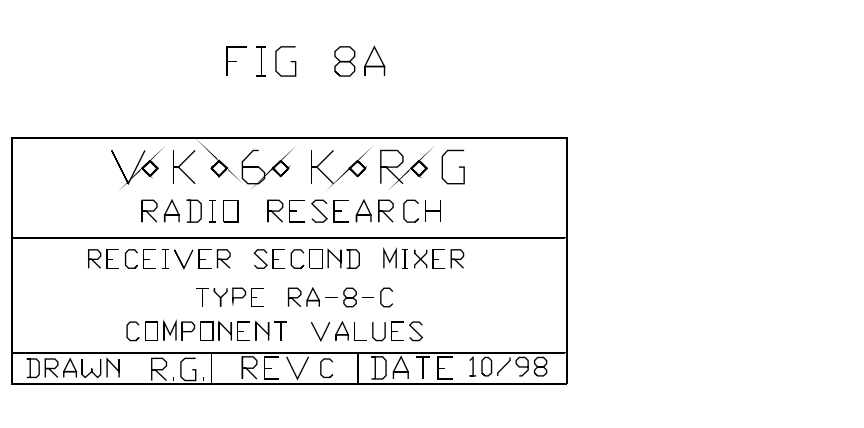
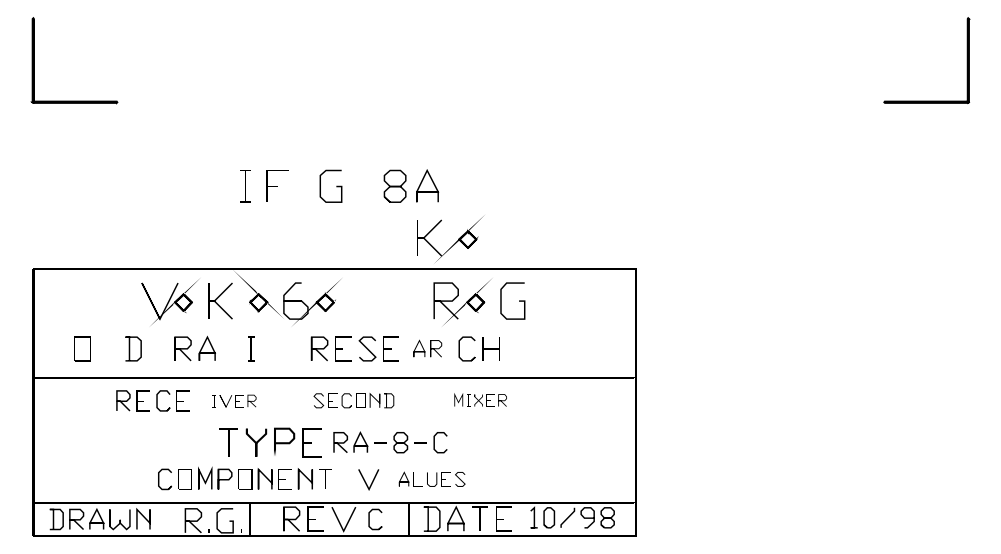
curve: (261, 61) -> (245, 186), moved
part: (341, 168) -> (450, 239), moved
curve: (191, 210) -> (130, 348), moved
curve: (223, 210) -> (74, 348), moved
part: (374, 210) -> (427, 348), size x0.7
part: (423, 257) -> (480, 399), size x0.6
part: (306, 258) -> (353, 400), size x0.7
part: (196, 259) -> (234, 401), size x0.6
part: (229, 297) -> (269, 442), size x1.4
part: (378, 331) -> (431, 479), size x0.7

